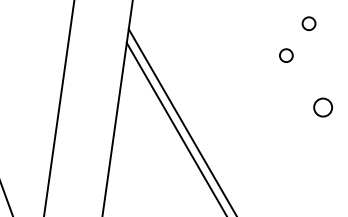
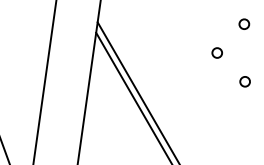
circle: (308, 23) -> (243, 24), moved
circle: (286, 55) -> (217, 52), moved
circle: (322, 107) -> (244, 81), size x0.71

